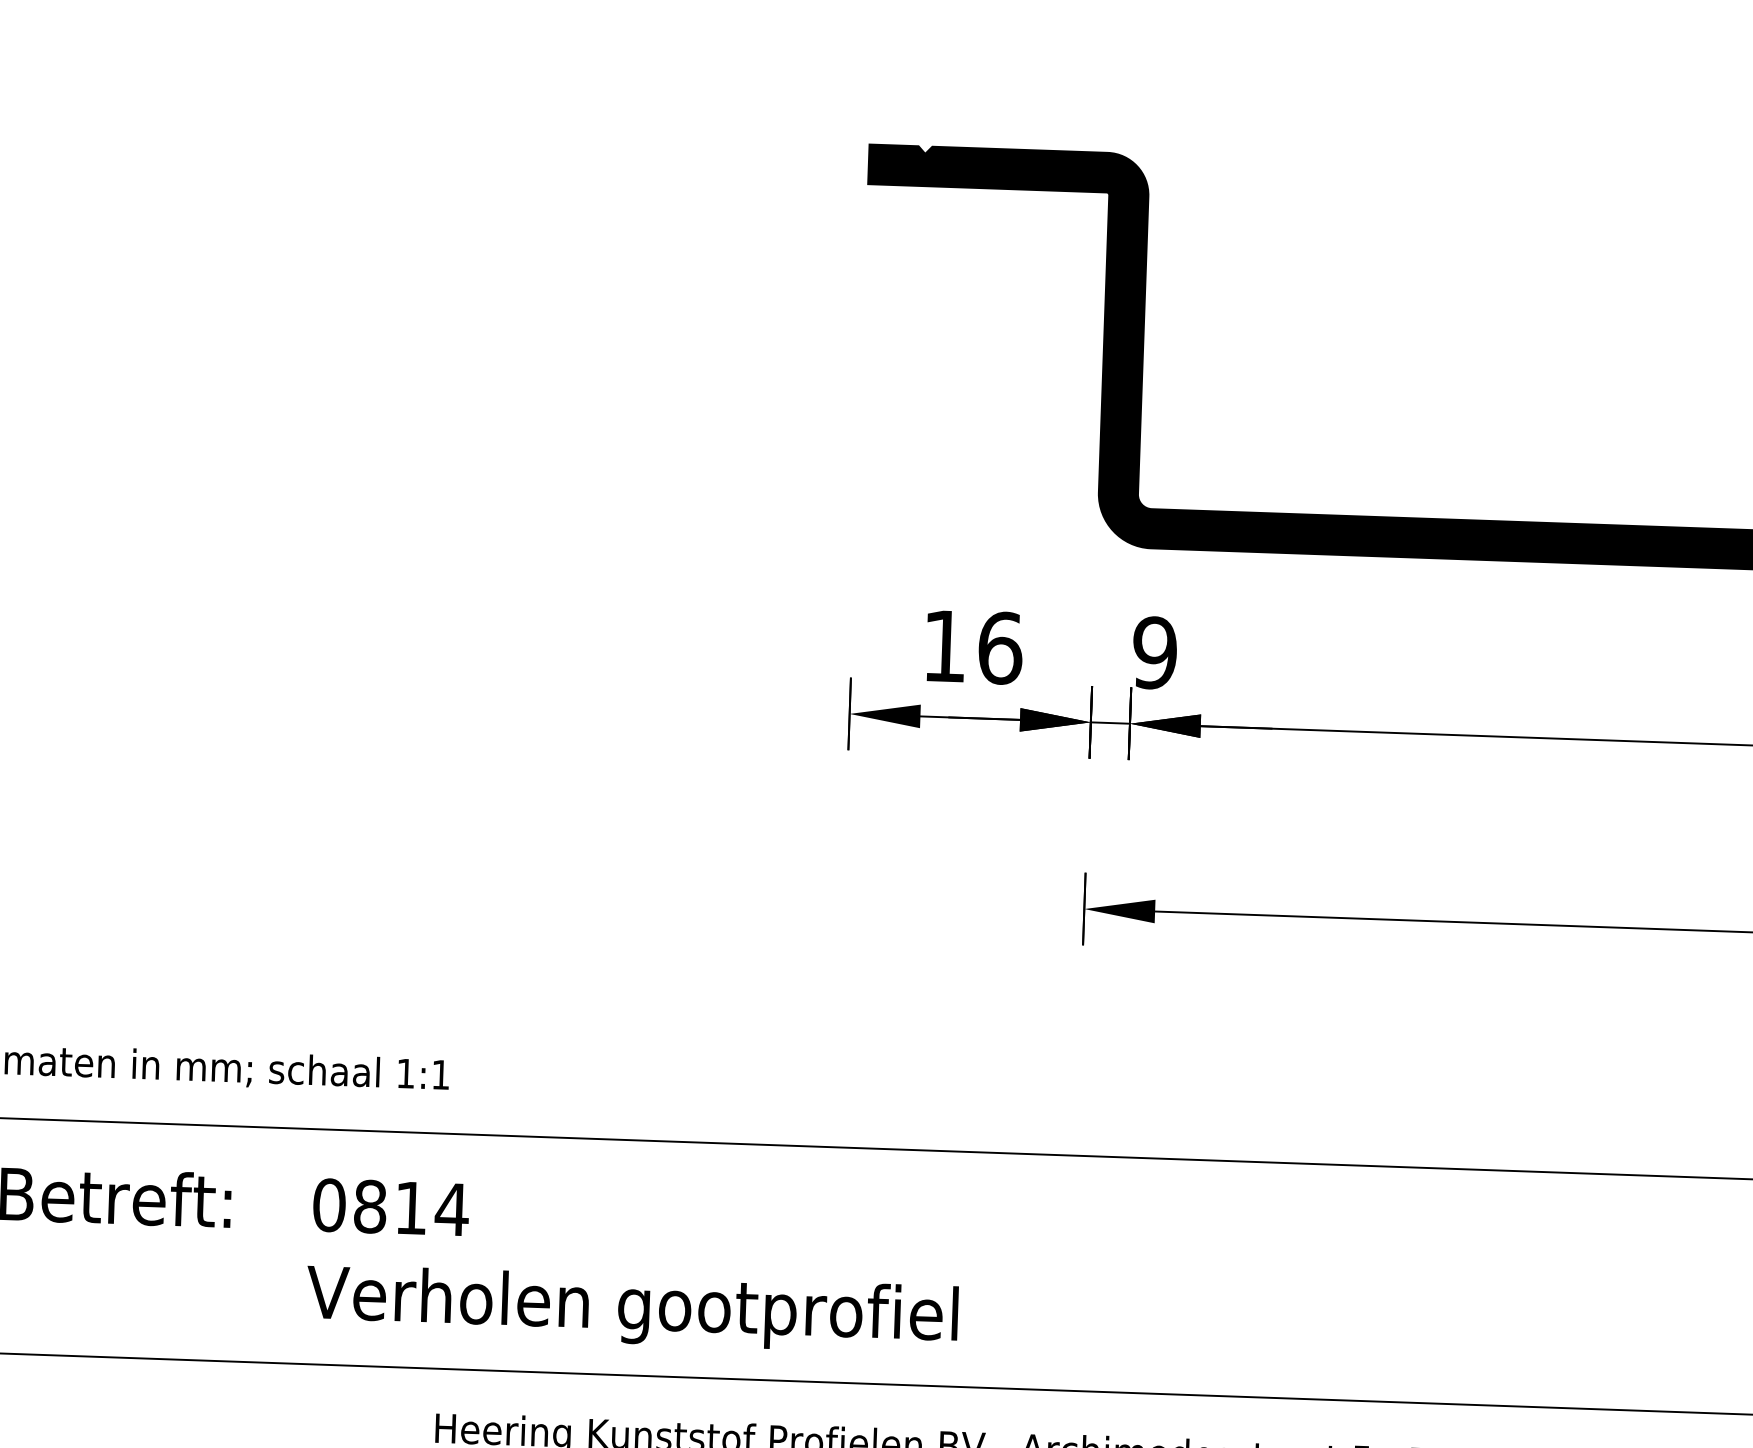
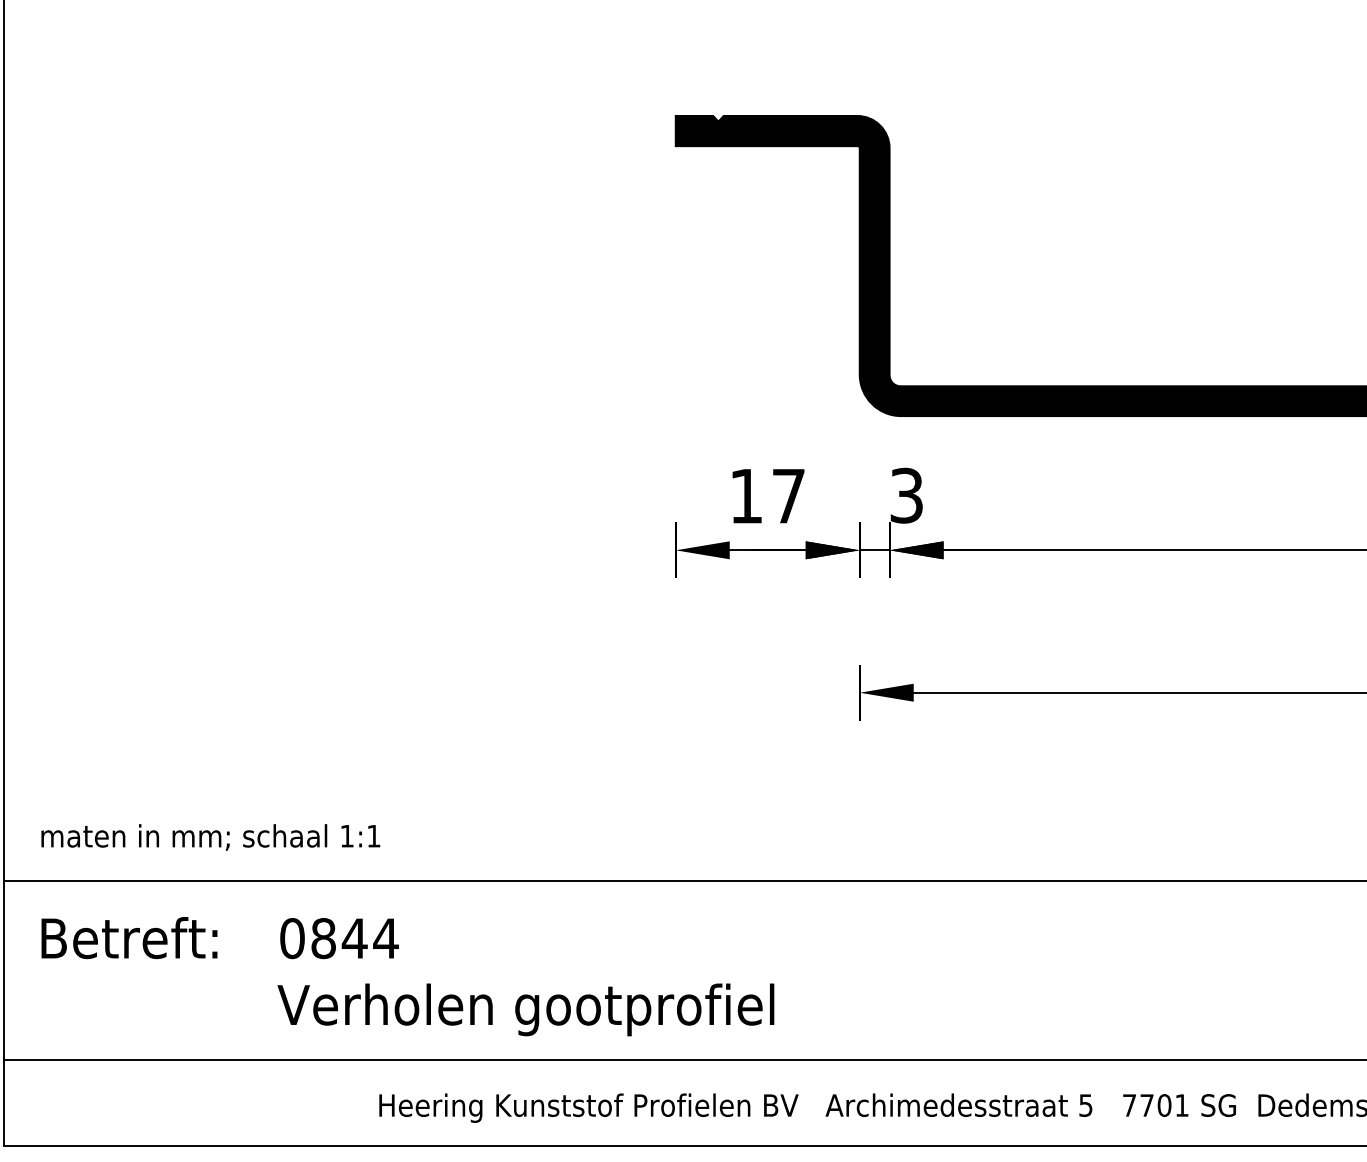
text: (999, 648) -> (788, 496), 16 -> 17
text: (1154, 652) -> (906, 495), 9 -> 3
text: (410, 1208) -> (354, 938), 0814 -> 0844

